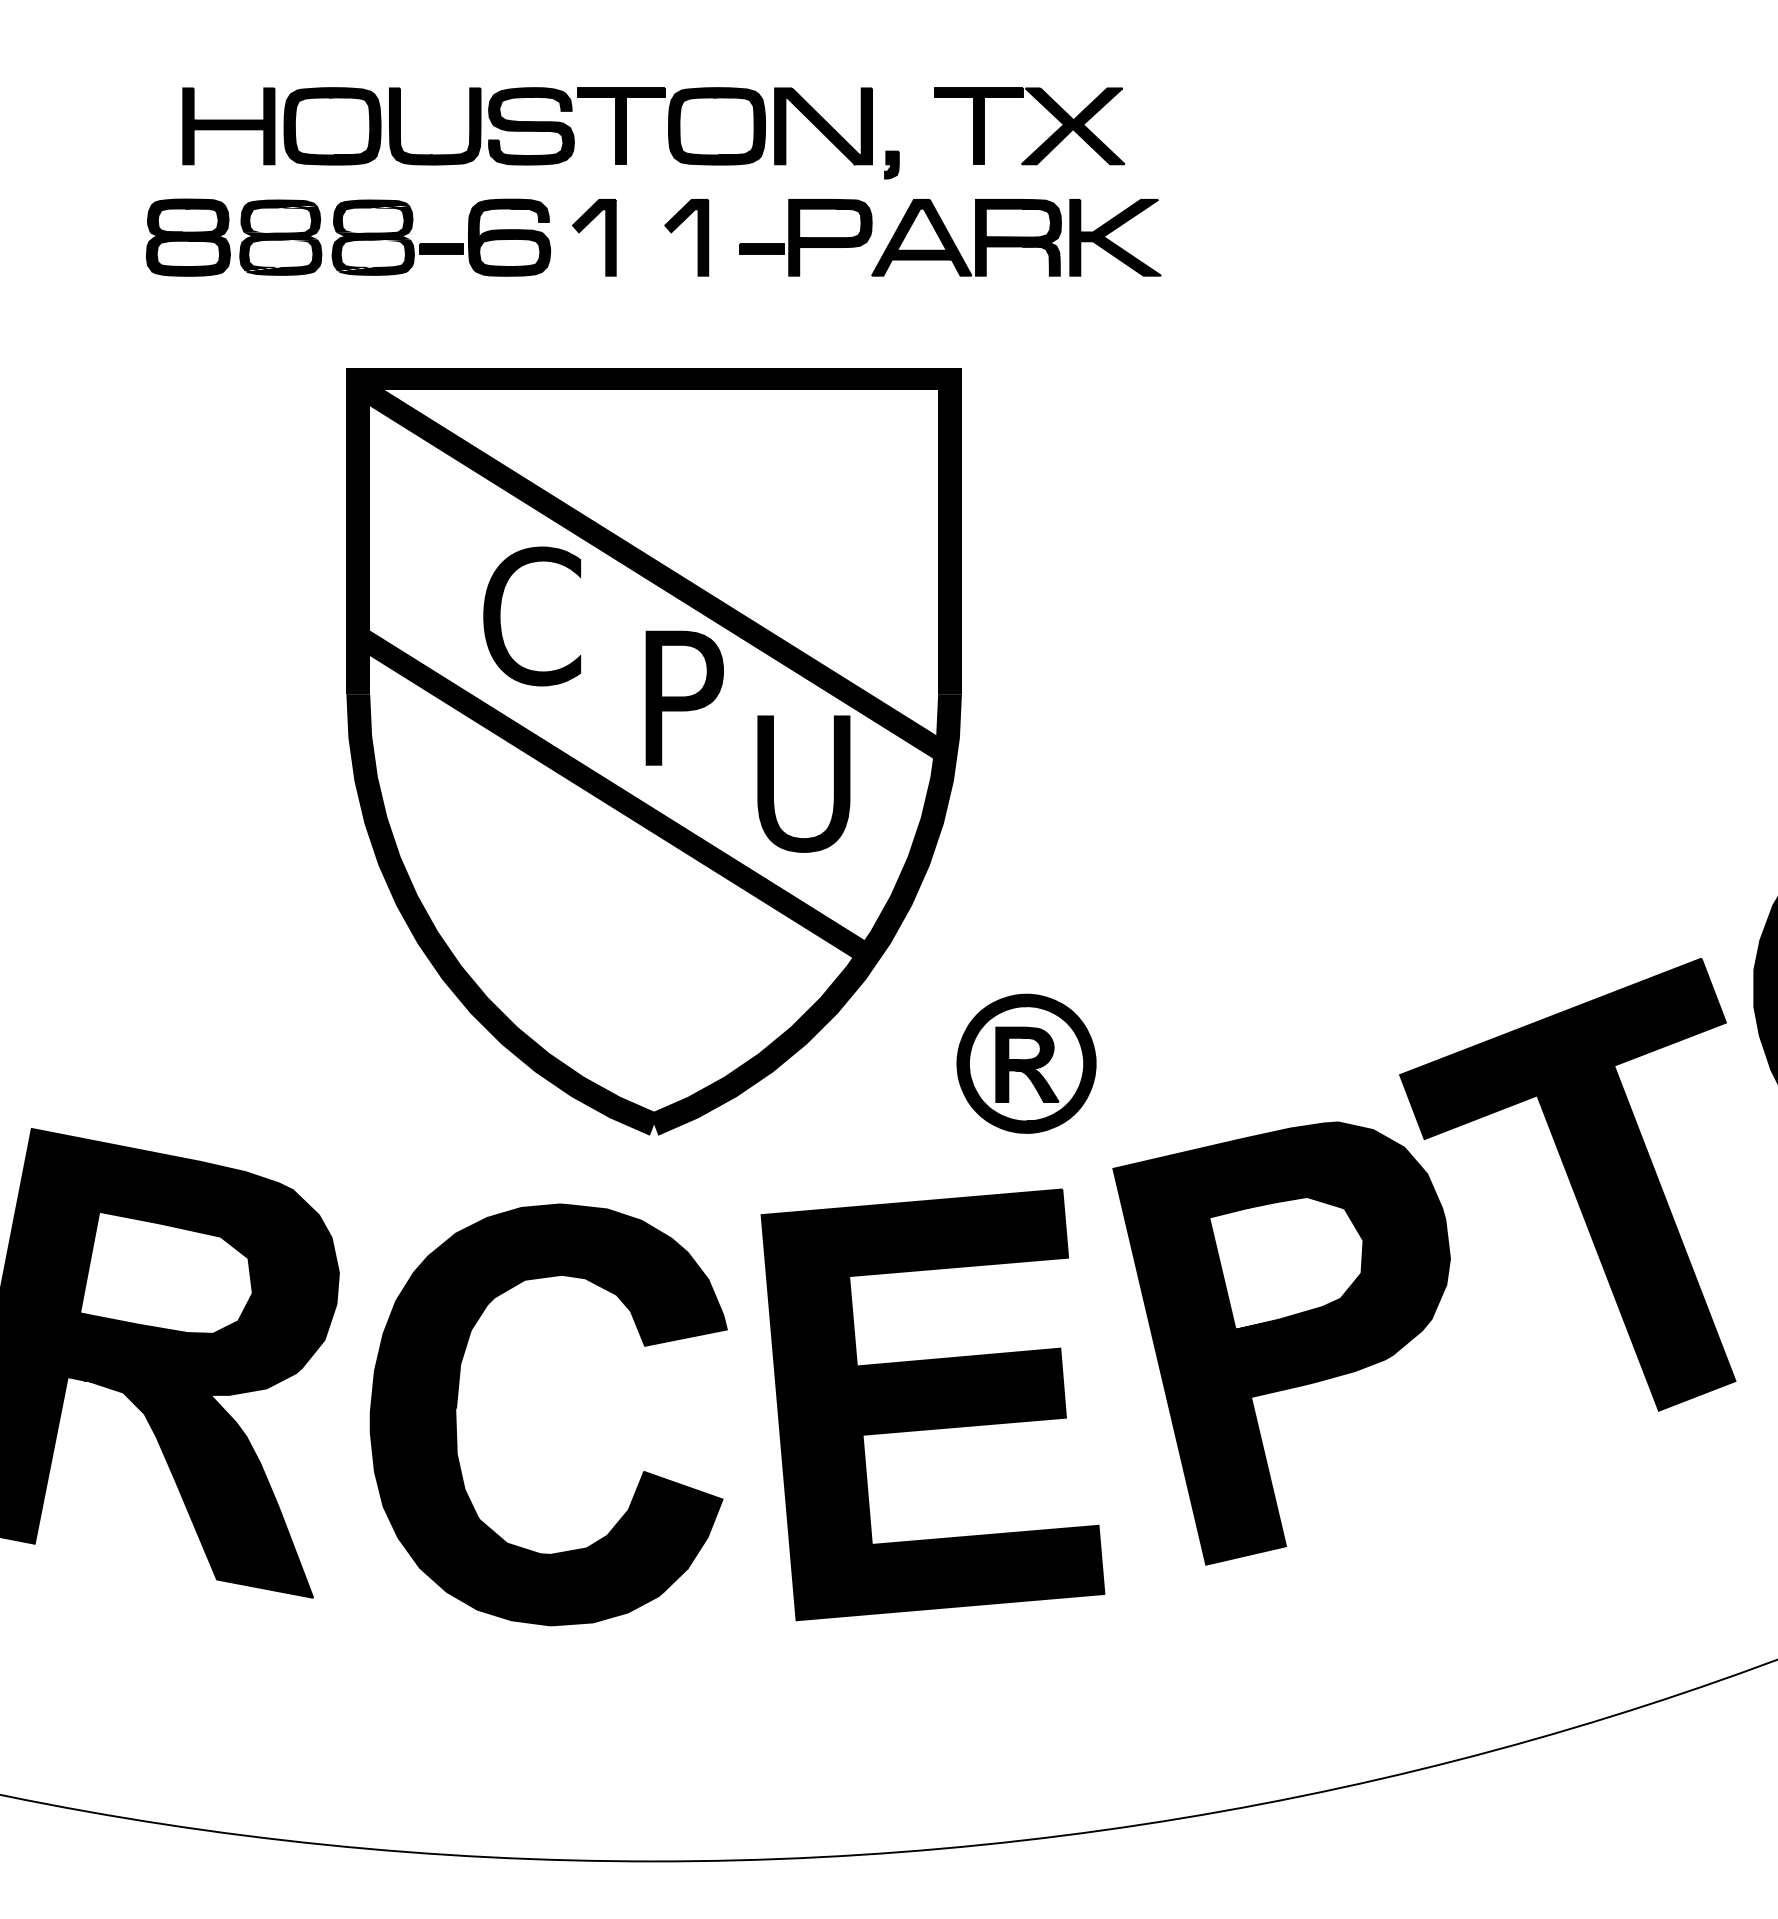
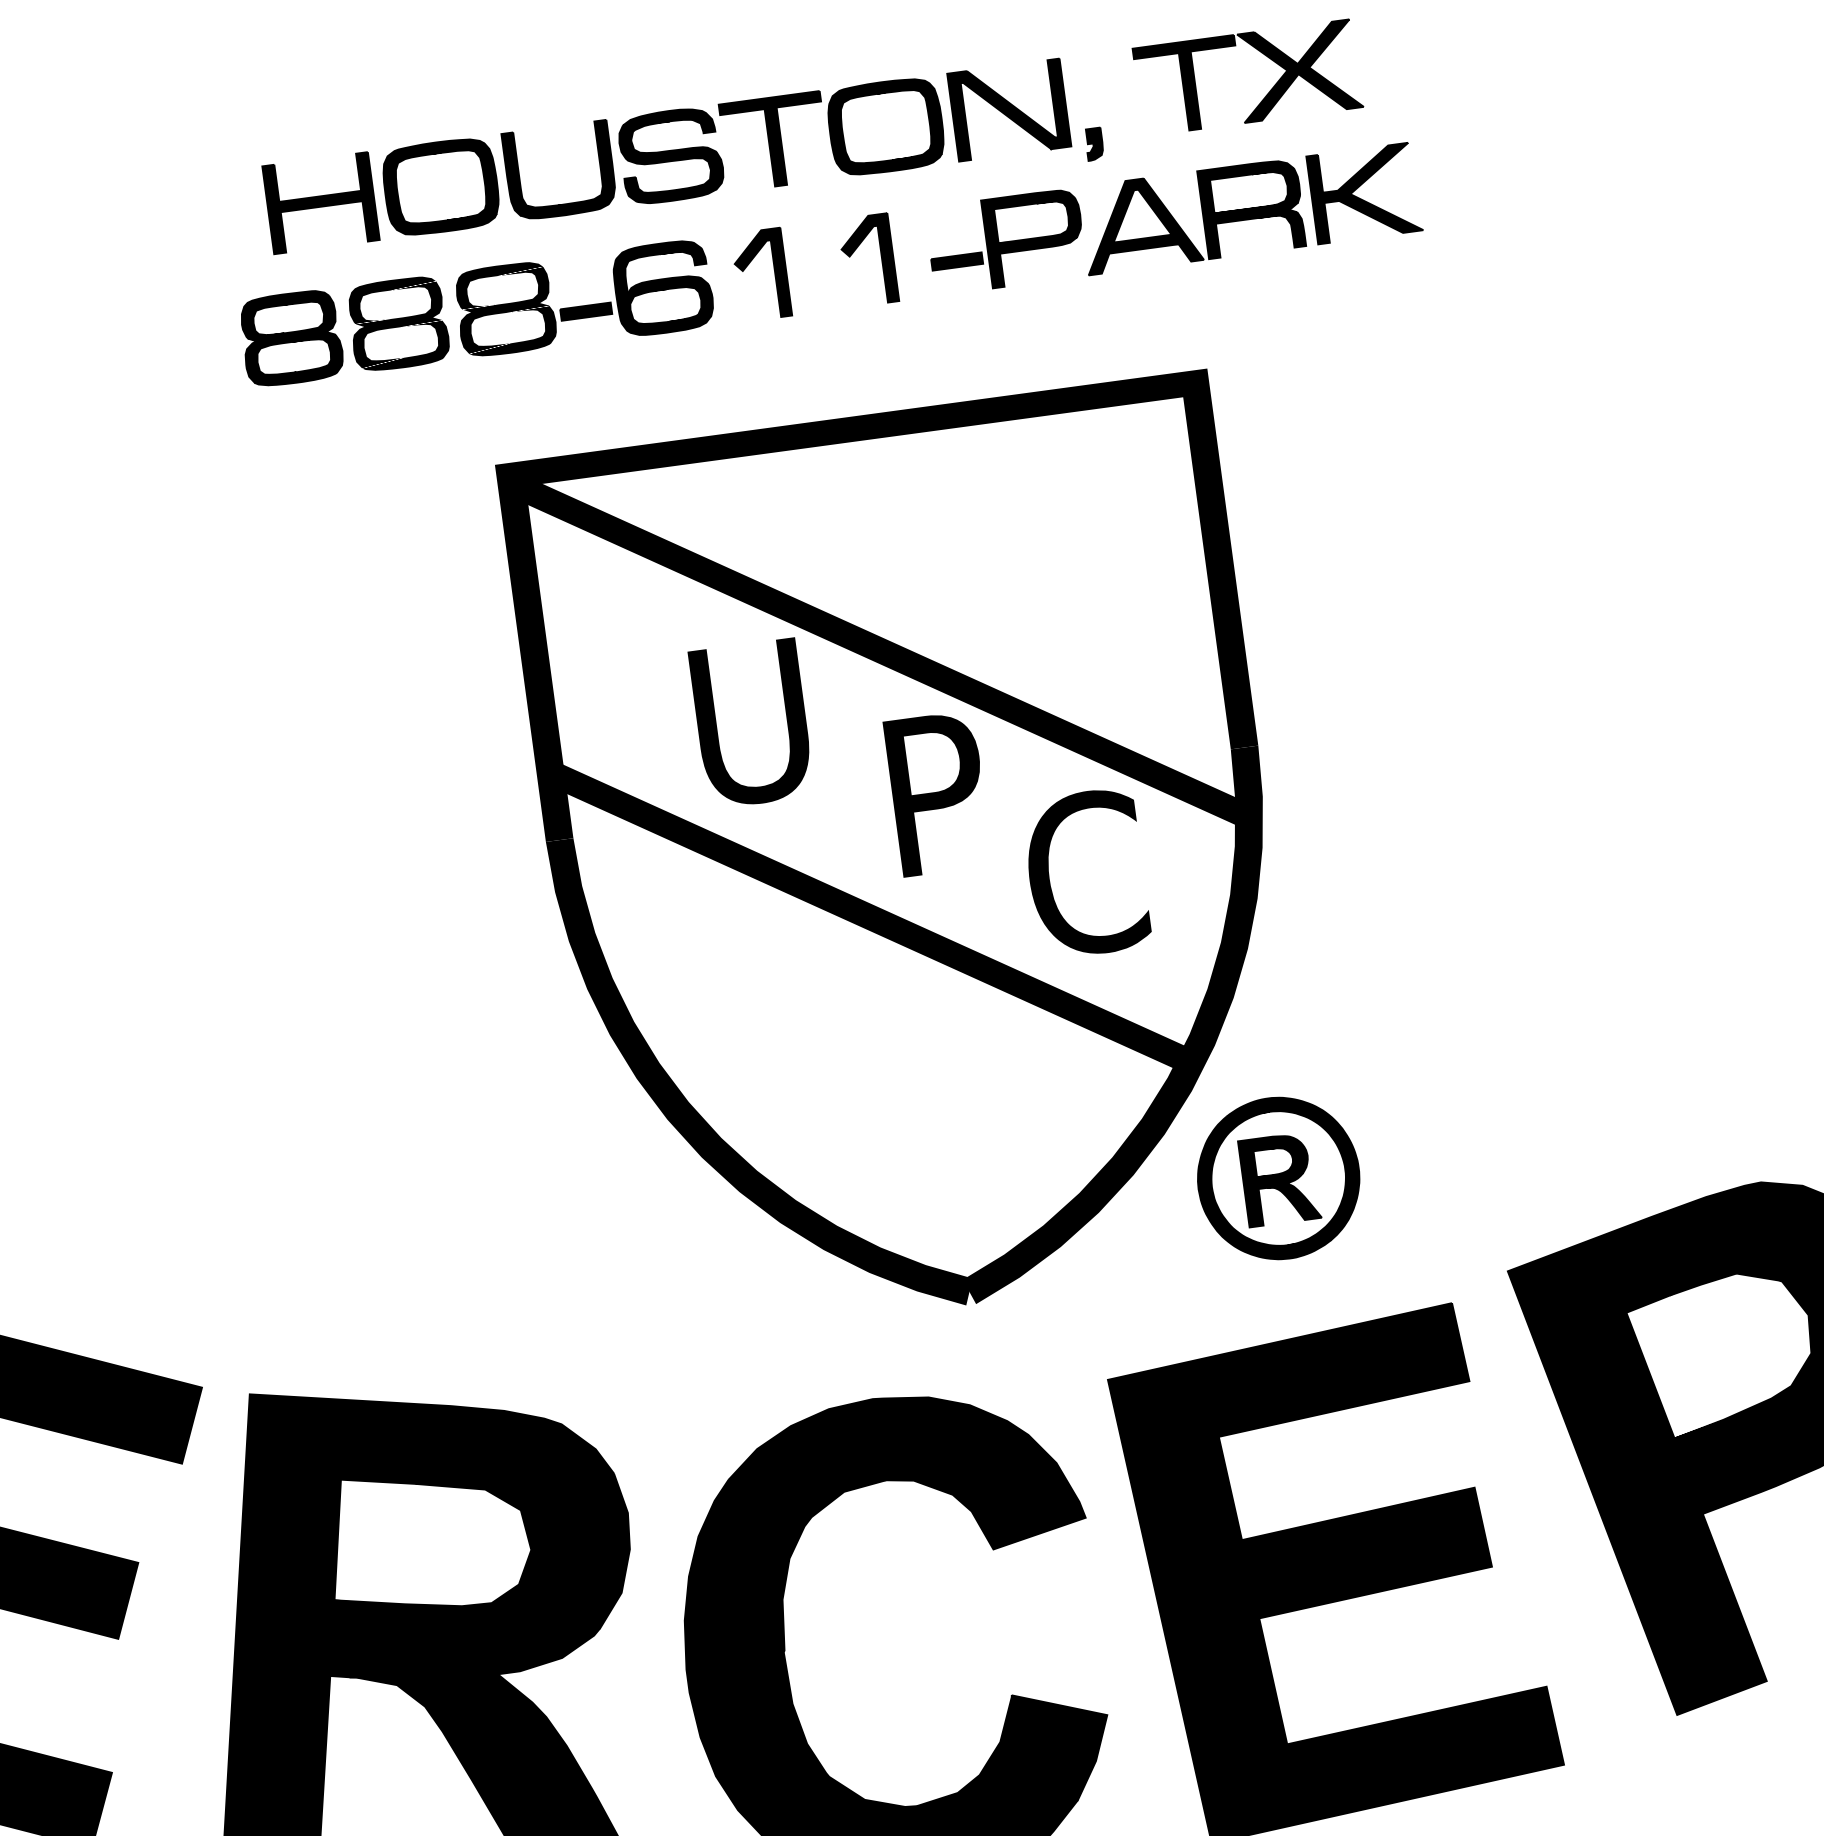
text: (532, 616) -> (749, 722), C -> U
text: (801, 782) -> (1086, 872), U -> C
part: (1026, 1063) -> (1278, 1178), moved

